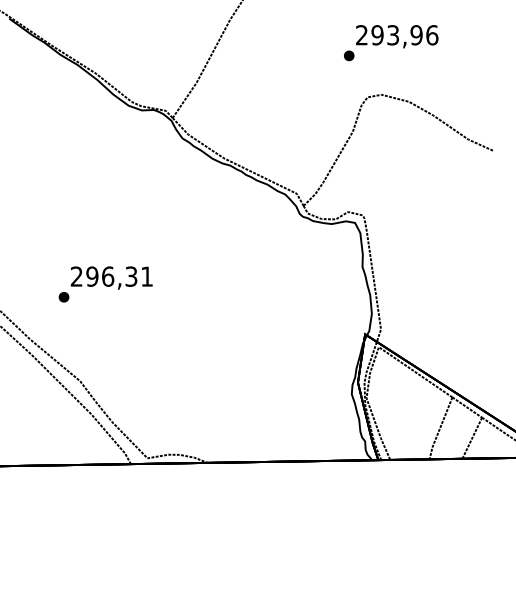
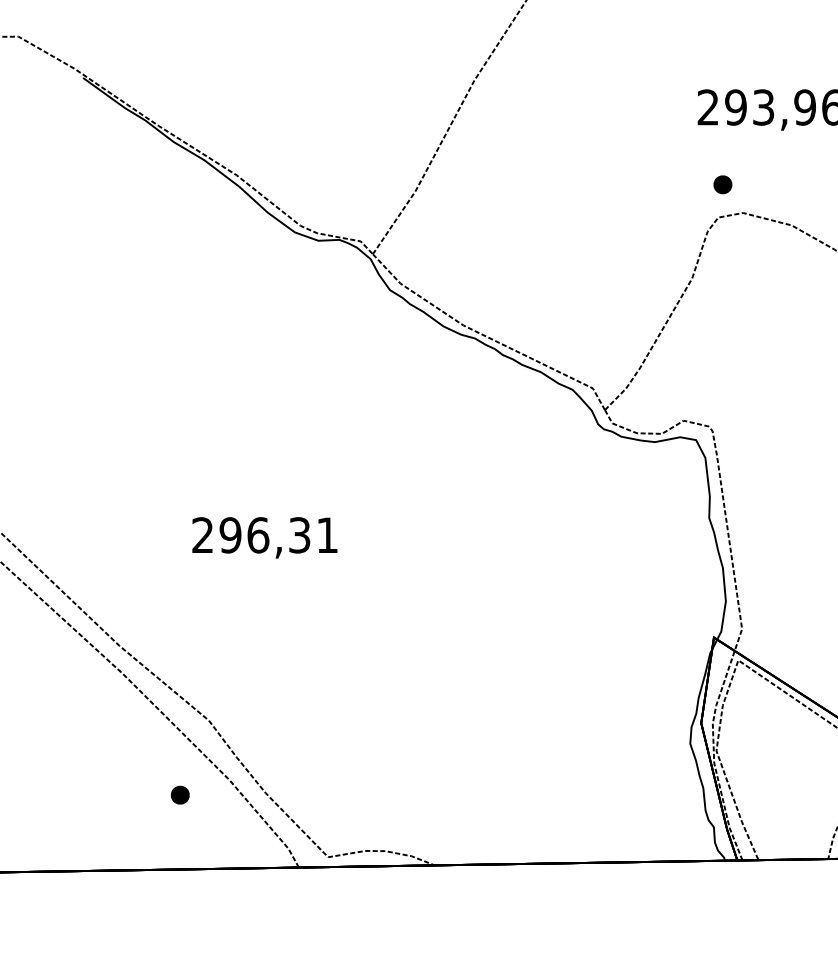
part: (349, 55) -> (723, 184), moved
part: (63, 297) -> (179, 795), moved

